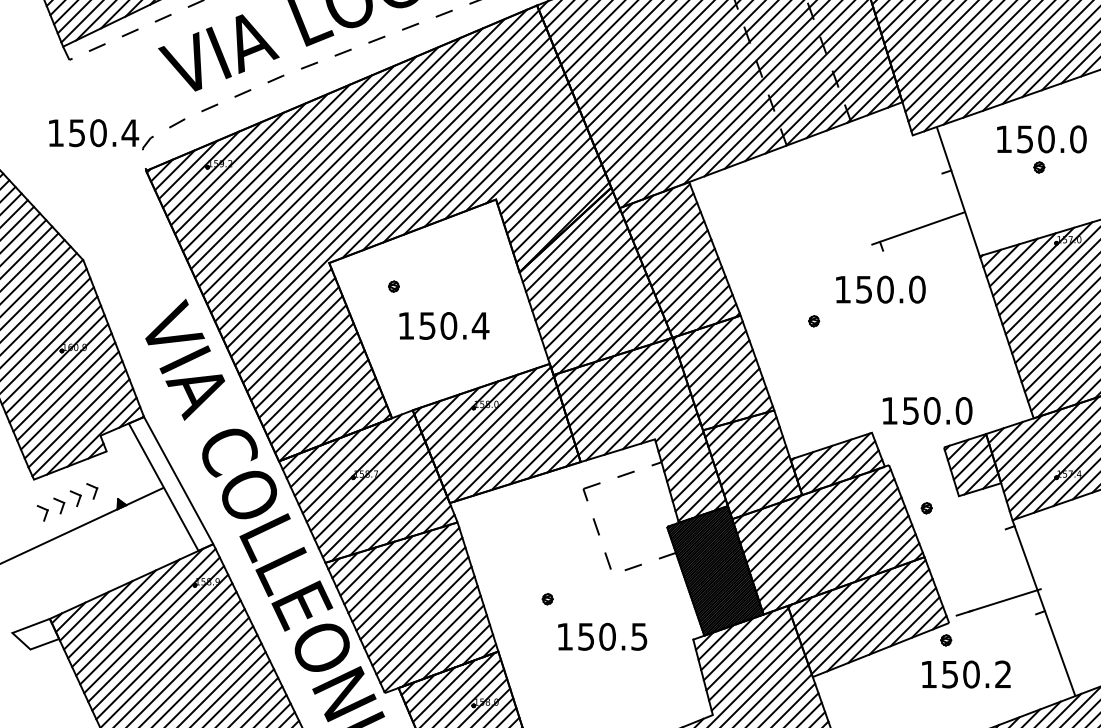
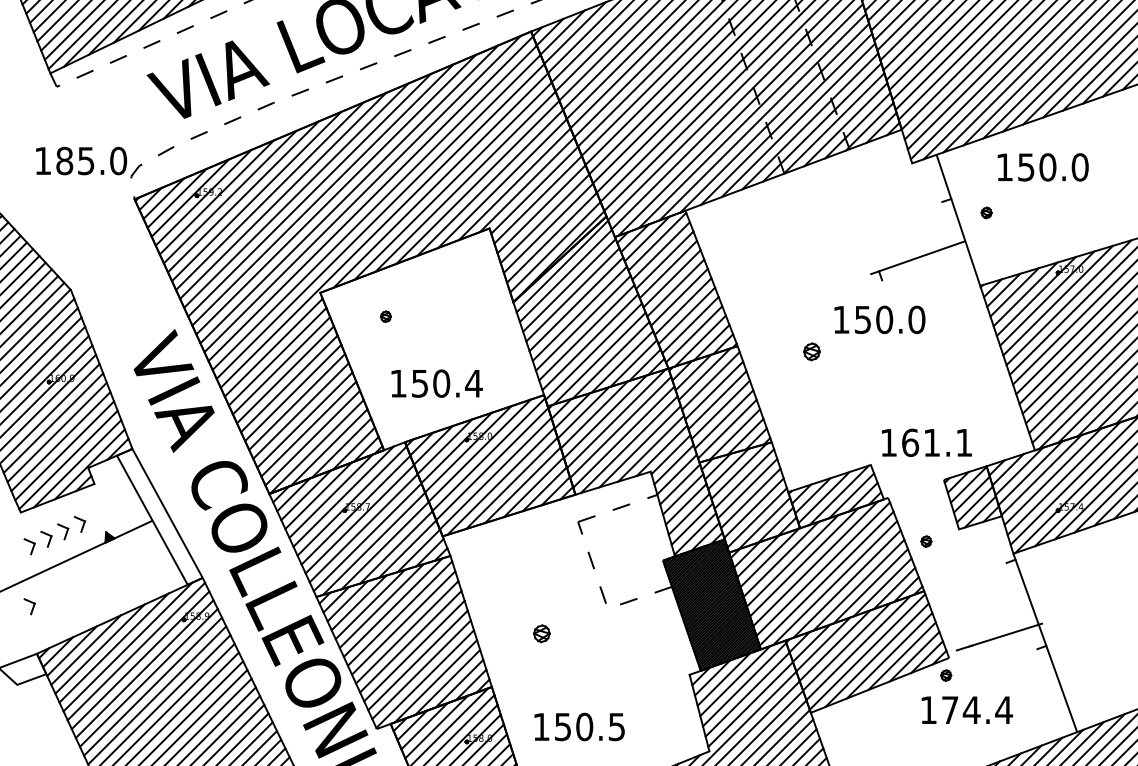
text: (103, 132) -> (91, 160), 150.4 -> 185.0
part: (1039, 167) -> (986, 212), moved
part: (814, 320) -> (812, 351), size x1.6
text: (443, 325) -> (436, 383), moved
text: (937, 410) -> (937, 442), 150.0 -> 161.1
part: (42, 572) -> (29, 606), added
part: (547, 598) -> (541, 633), size x1.6
text: (602, 636) -> (579, 726), moved
text: (977, 674) -> (977, 710), 150.2 -> 174.4

